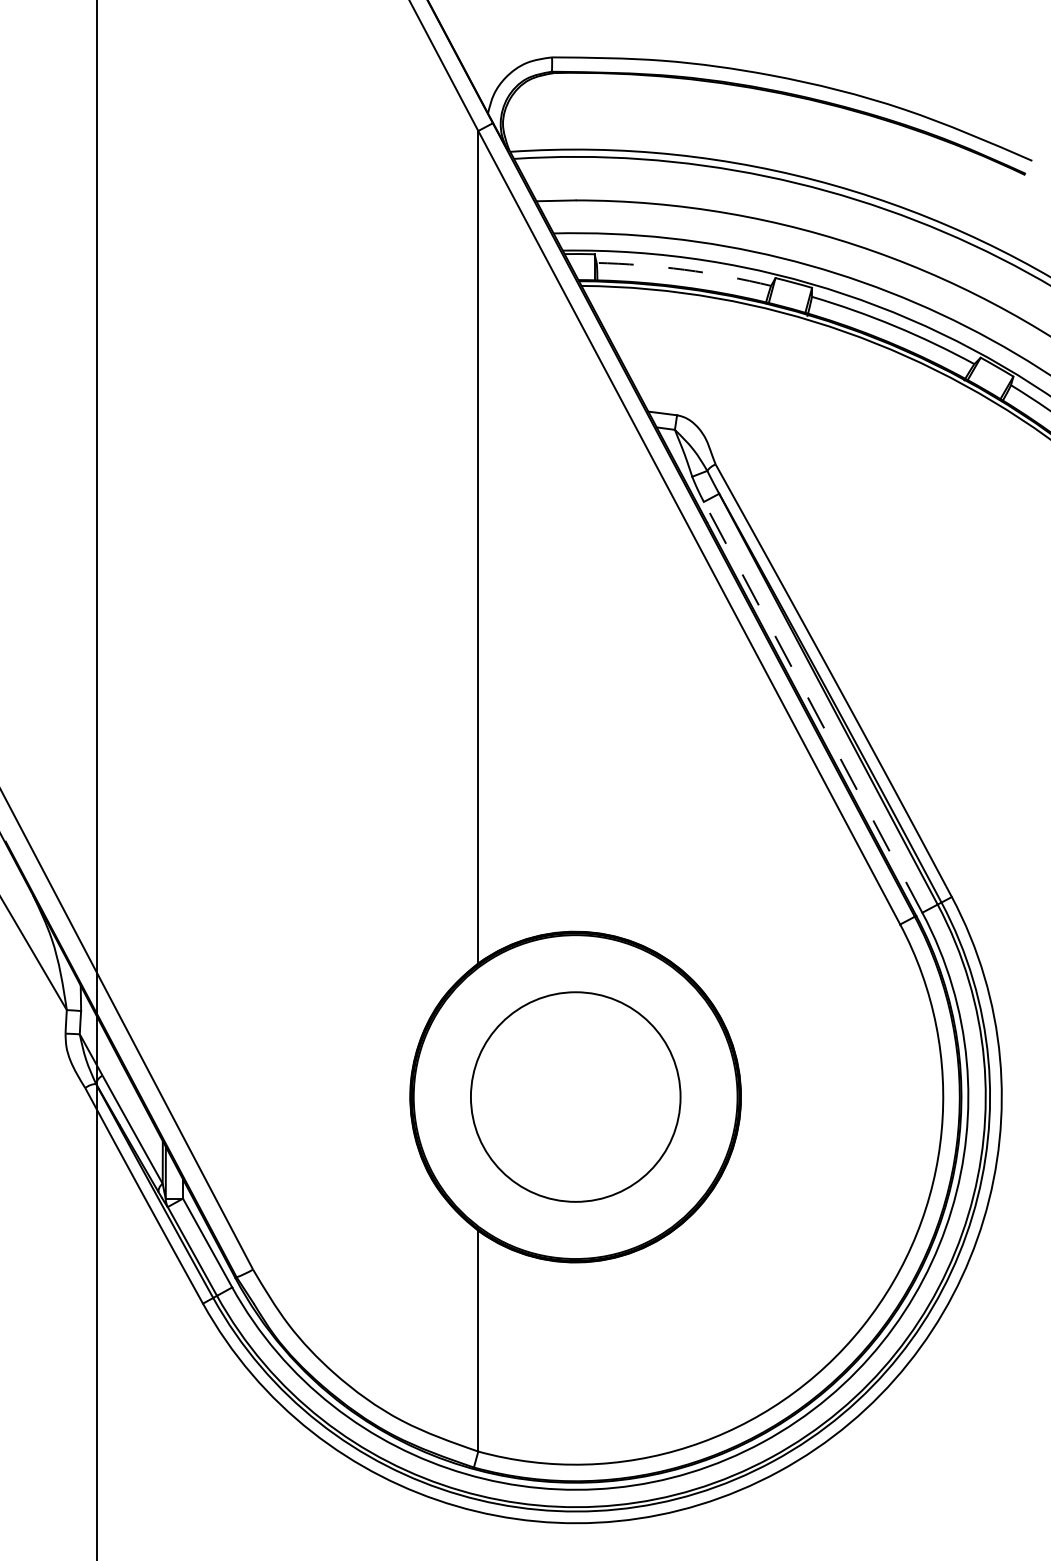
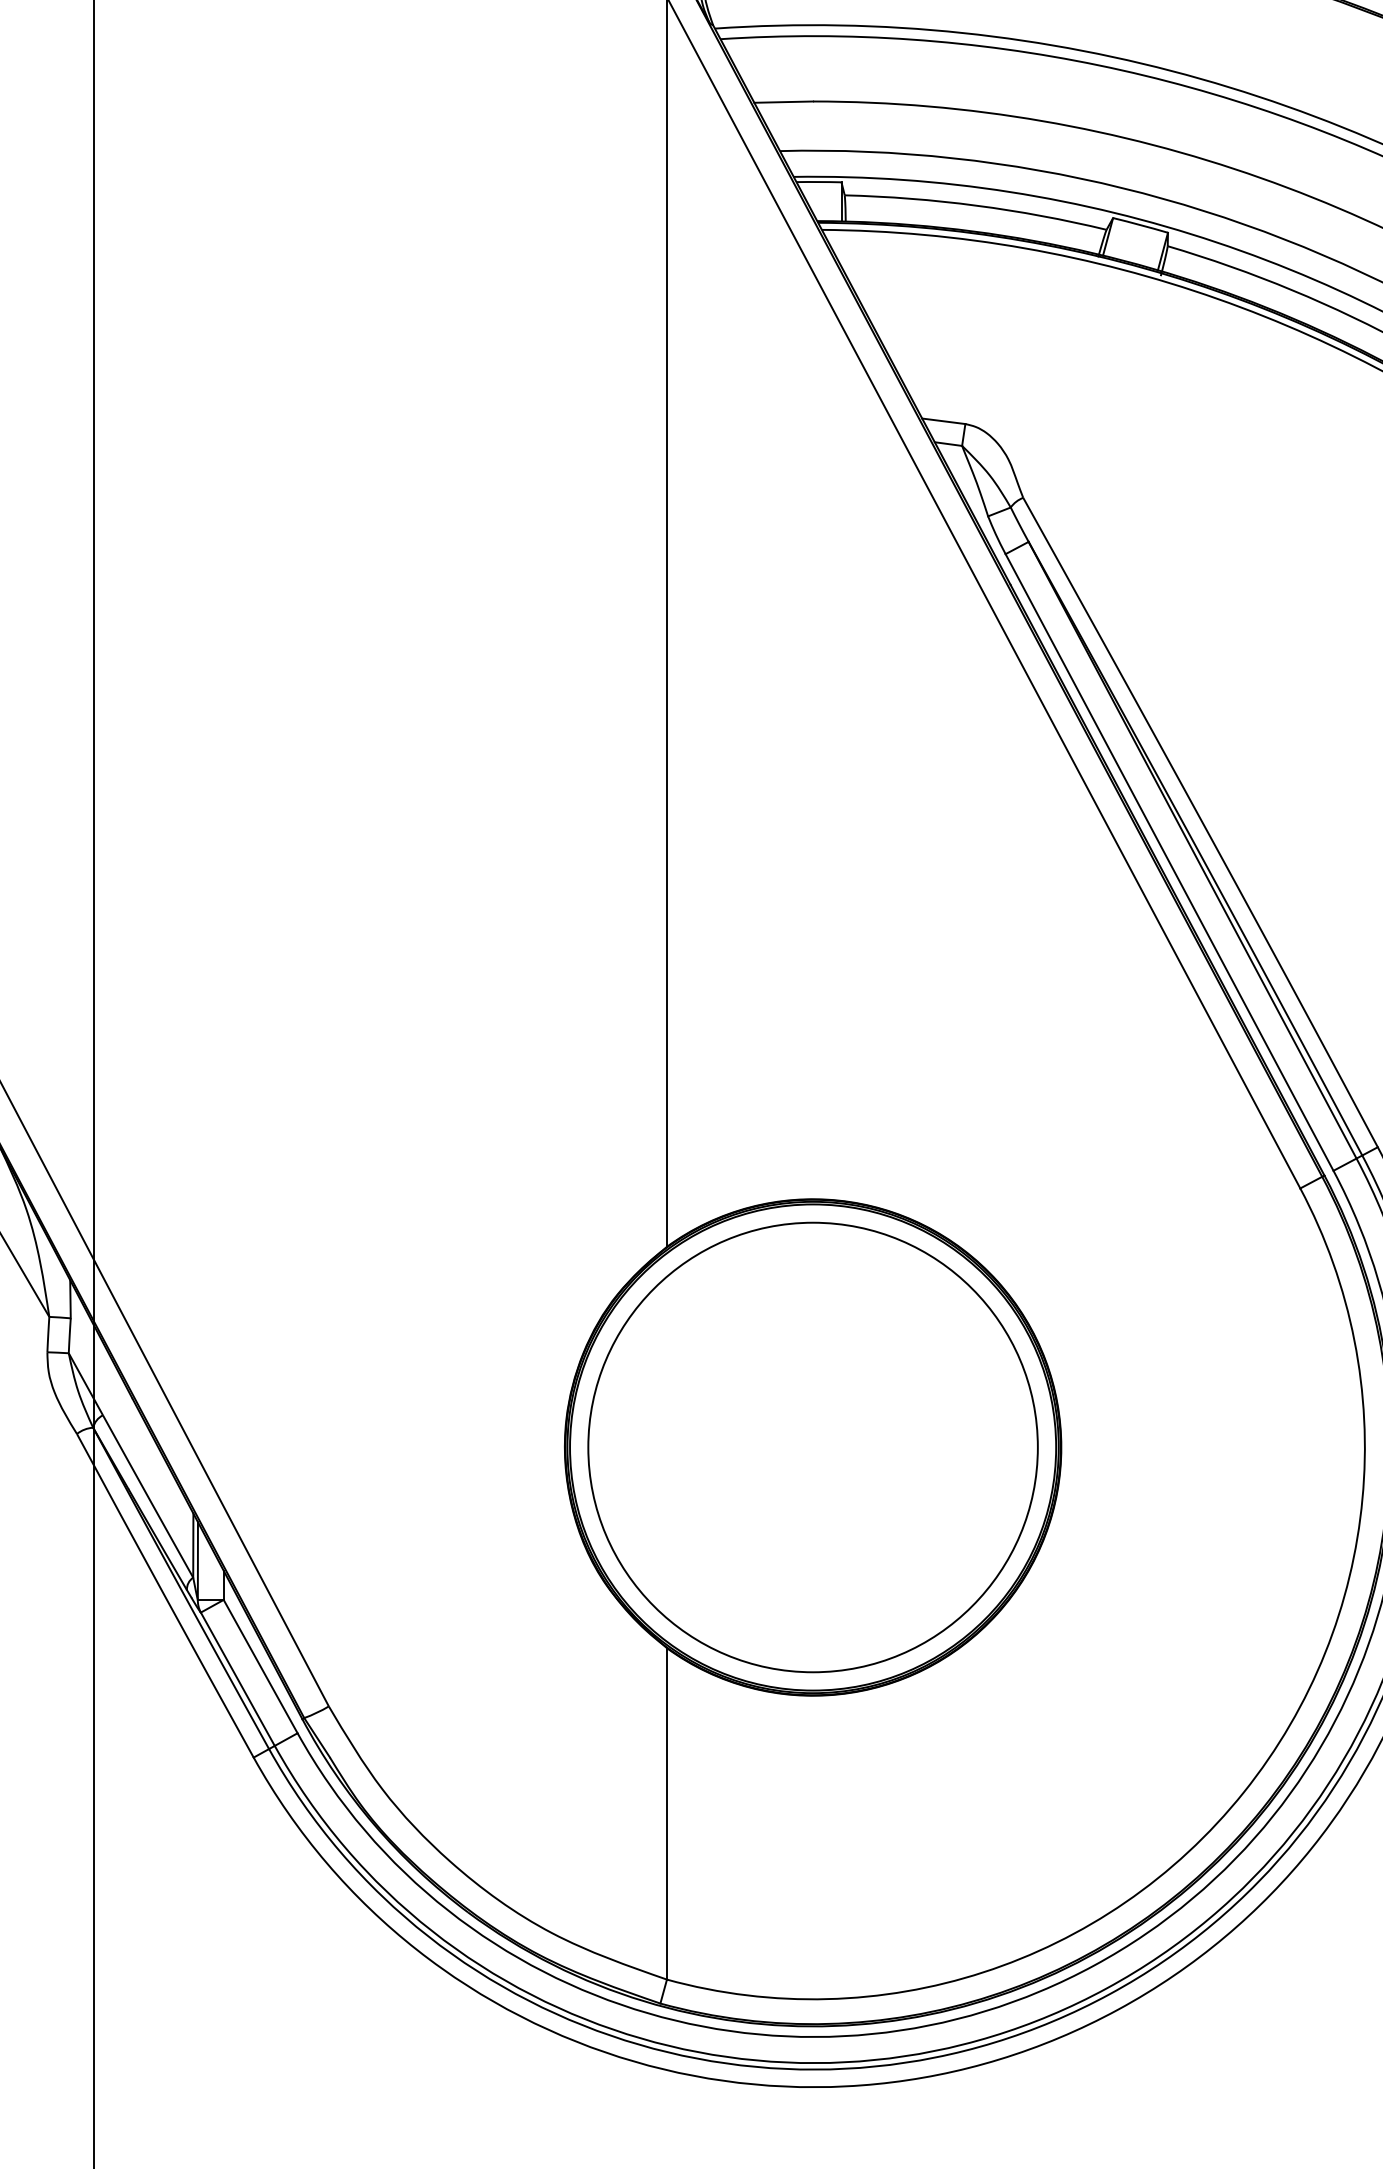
arc: (684, 269) -> (976, 205), dashed -> solid
line: (813, 707) -> (1170, 862), dashed -> solid
circle: (575, 1096) -> (812, 1446), size x1.43

